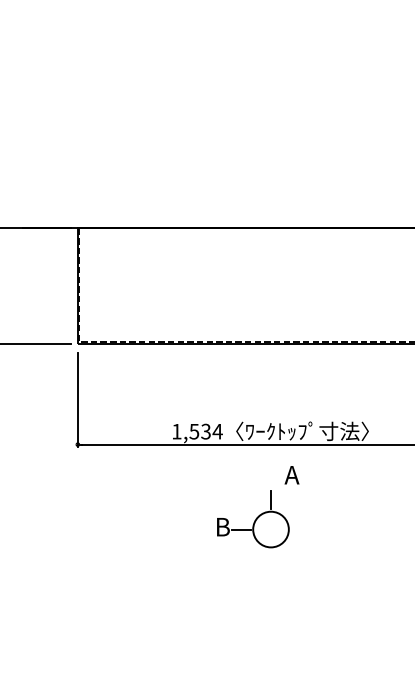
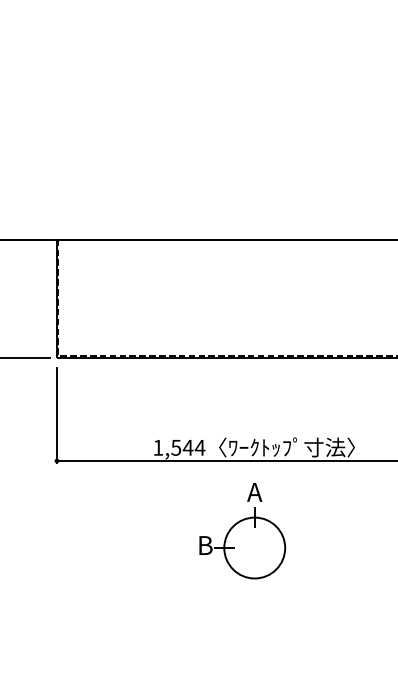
text: (205, 431) -> (187, 447), 1,534 -> 1,544
text: (291, 475) -> (254, 492), moved
circle: (270, 529) -> (254, 547), size x1.67

